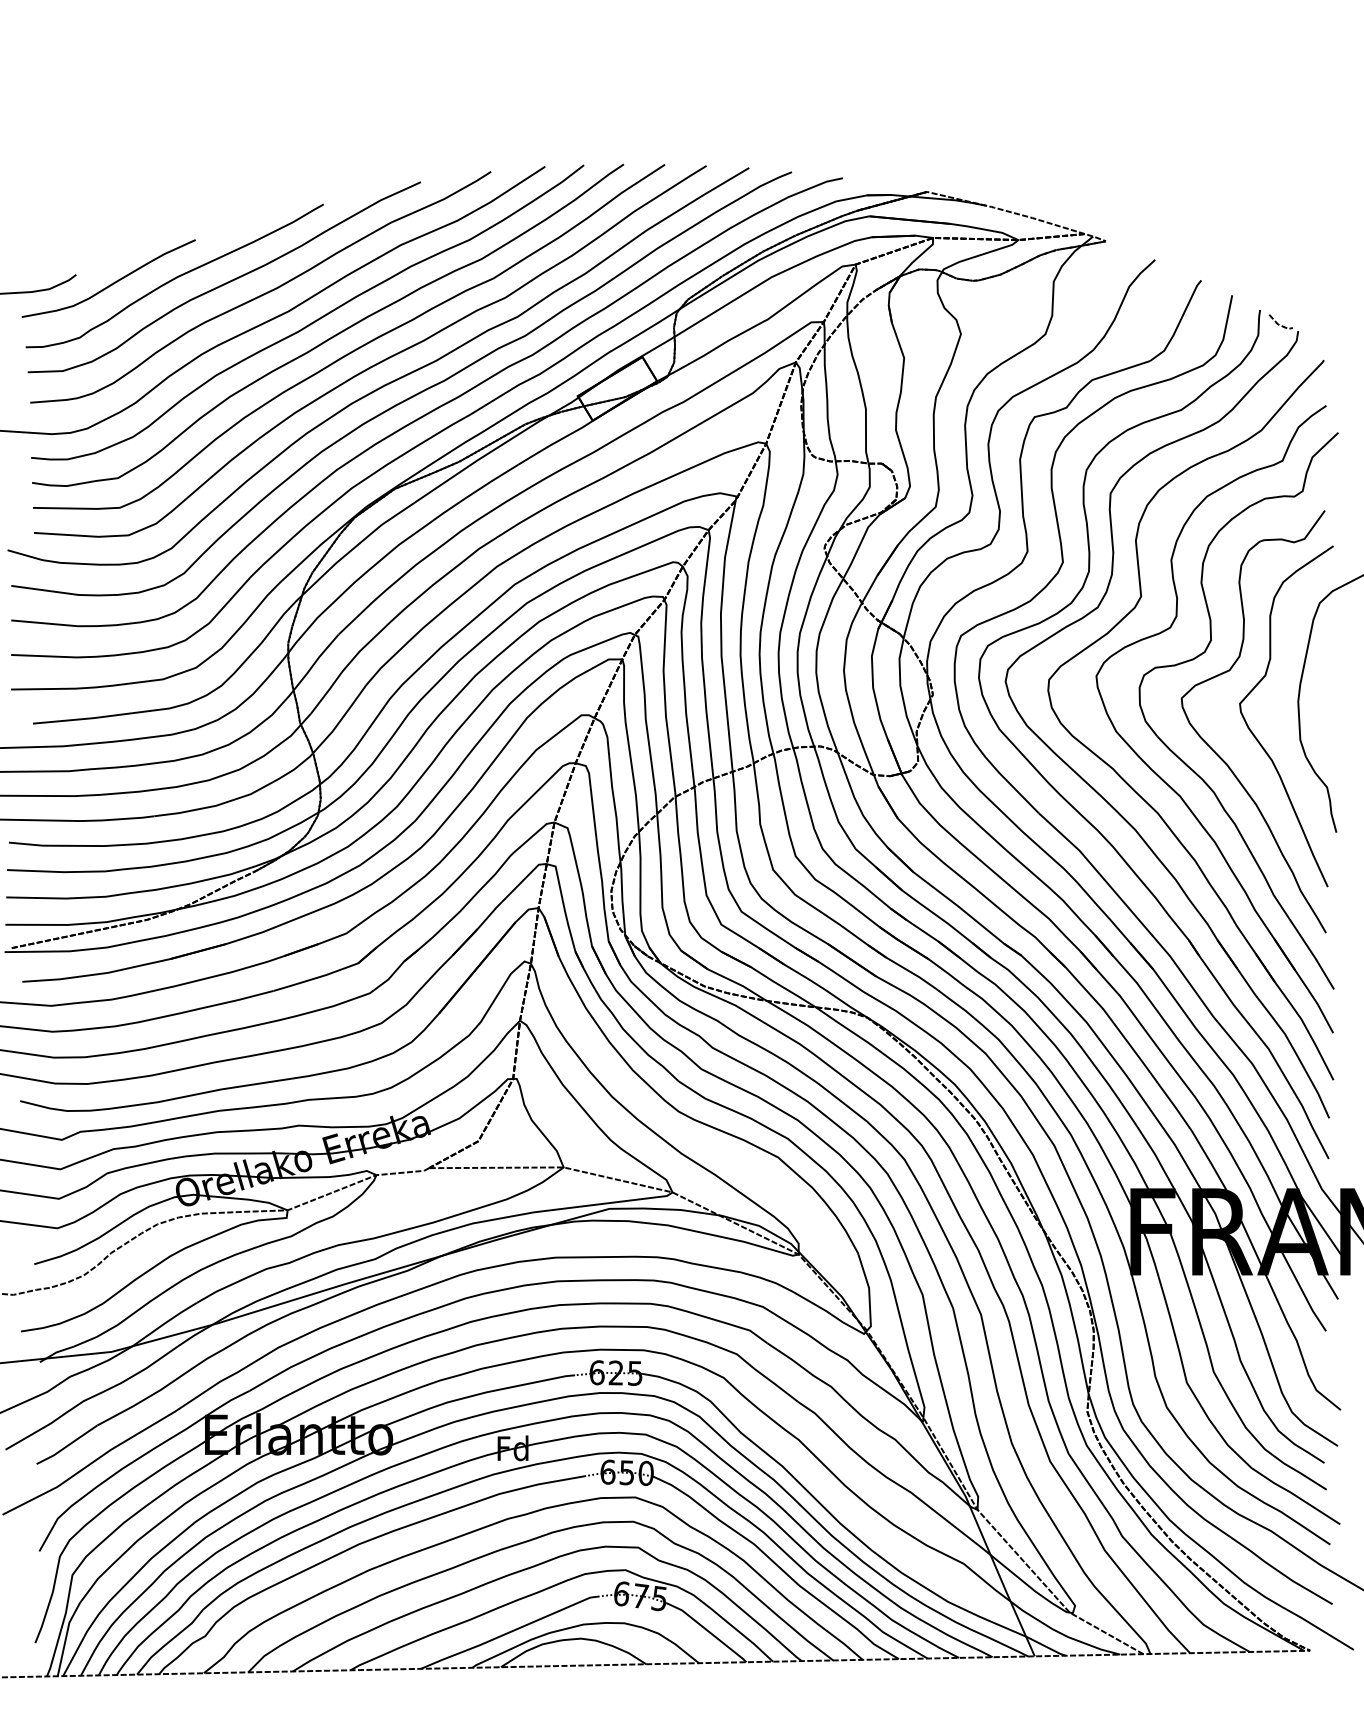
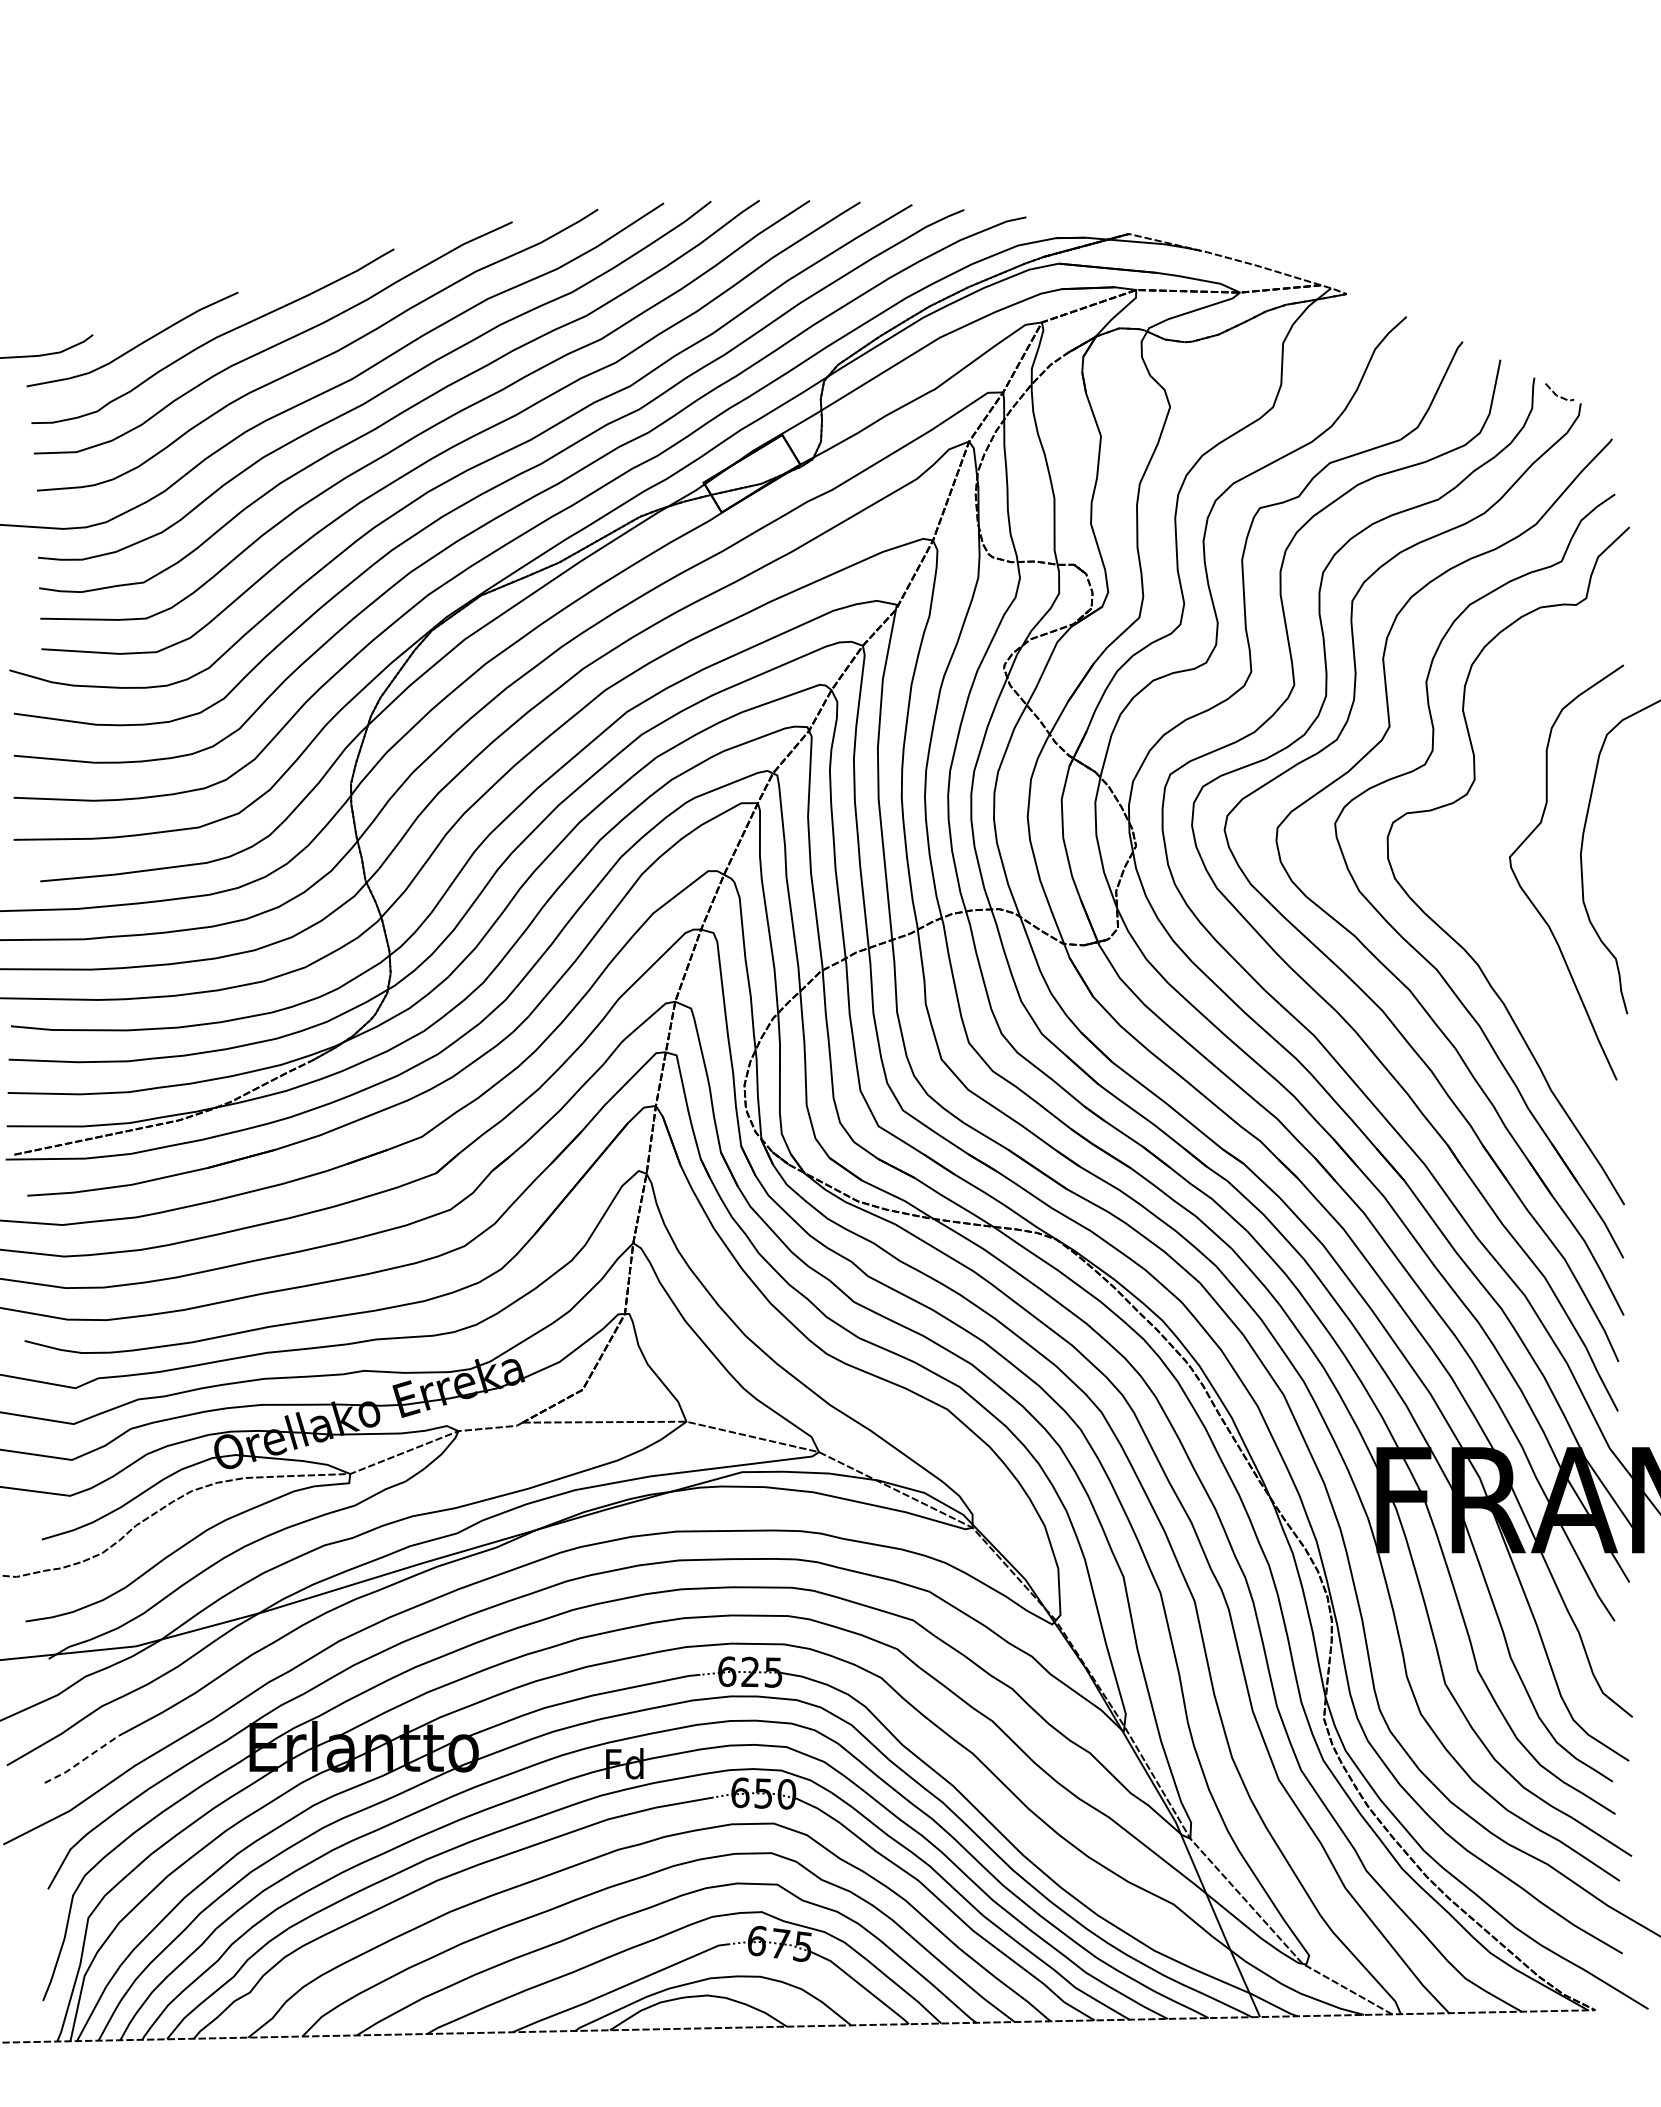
curve: (1218, 754) -> (1483, 918), removed
line: (68, 1445) -> (83, 1760), solid -> dashed

